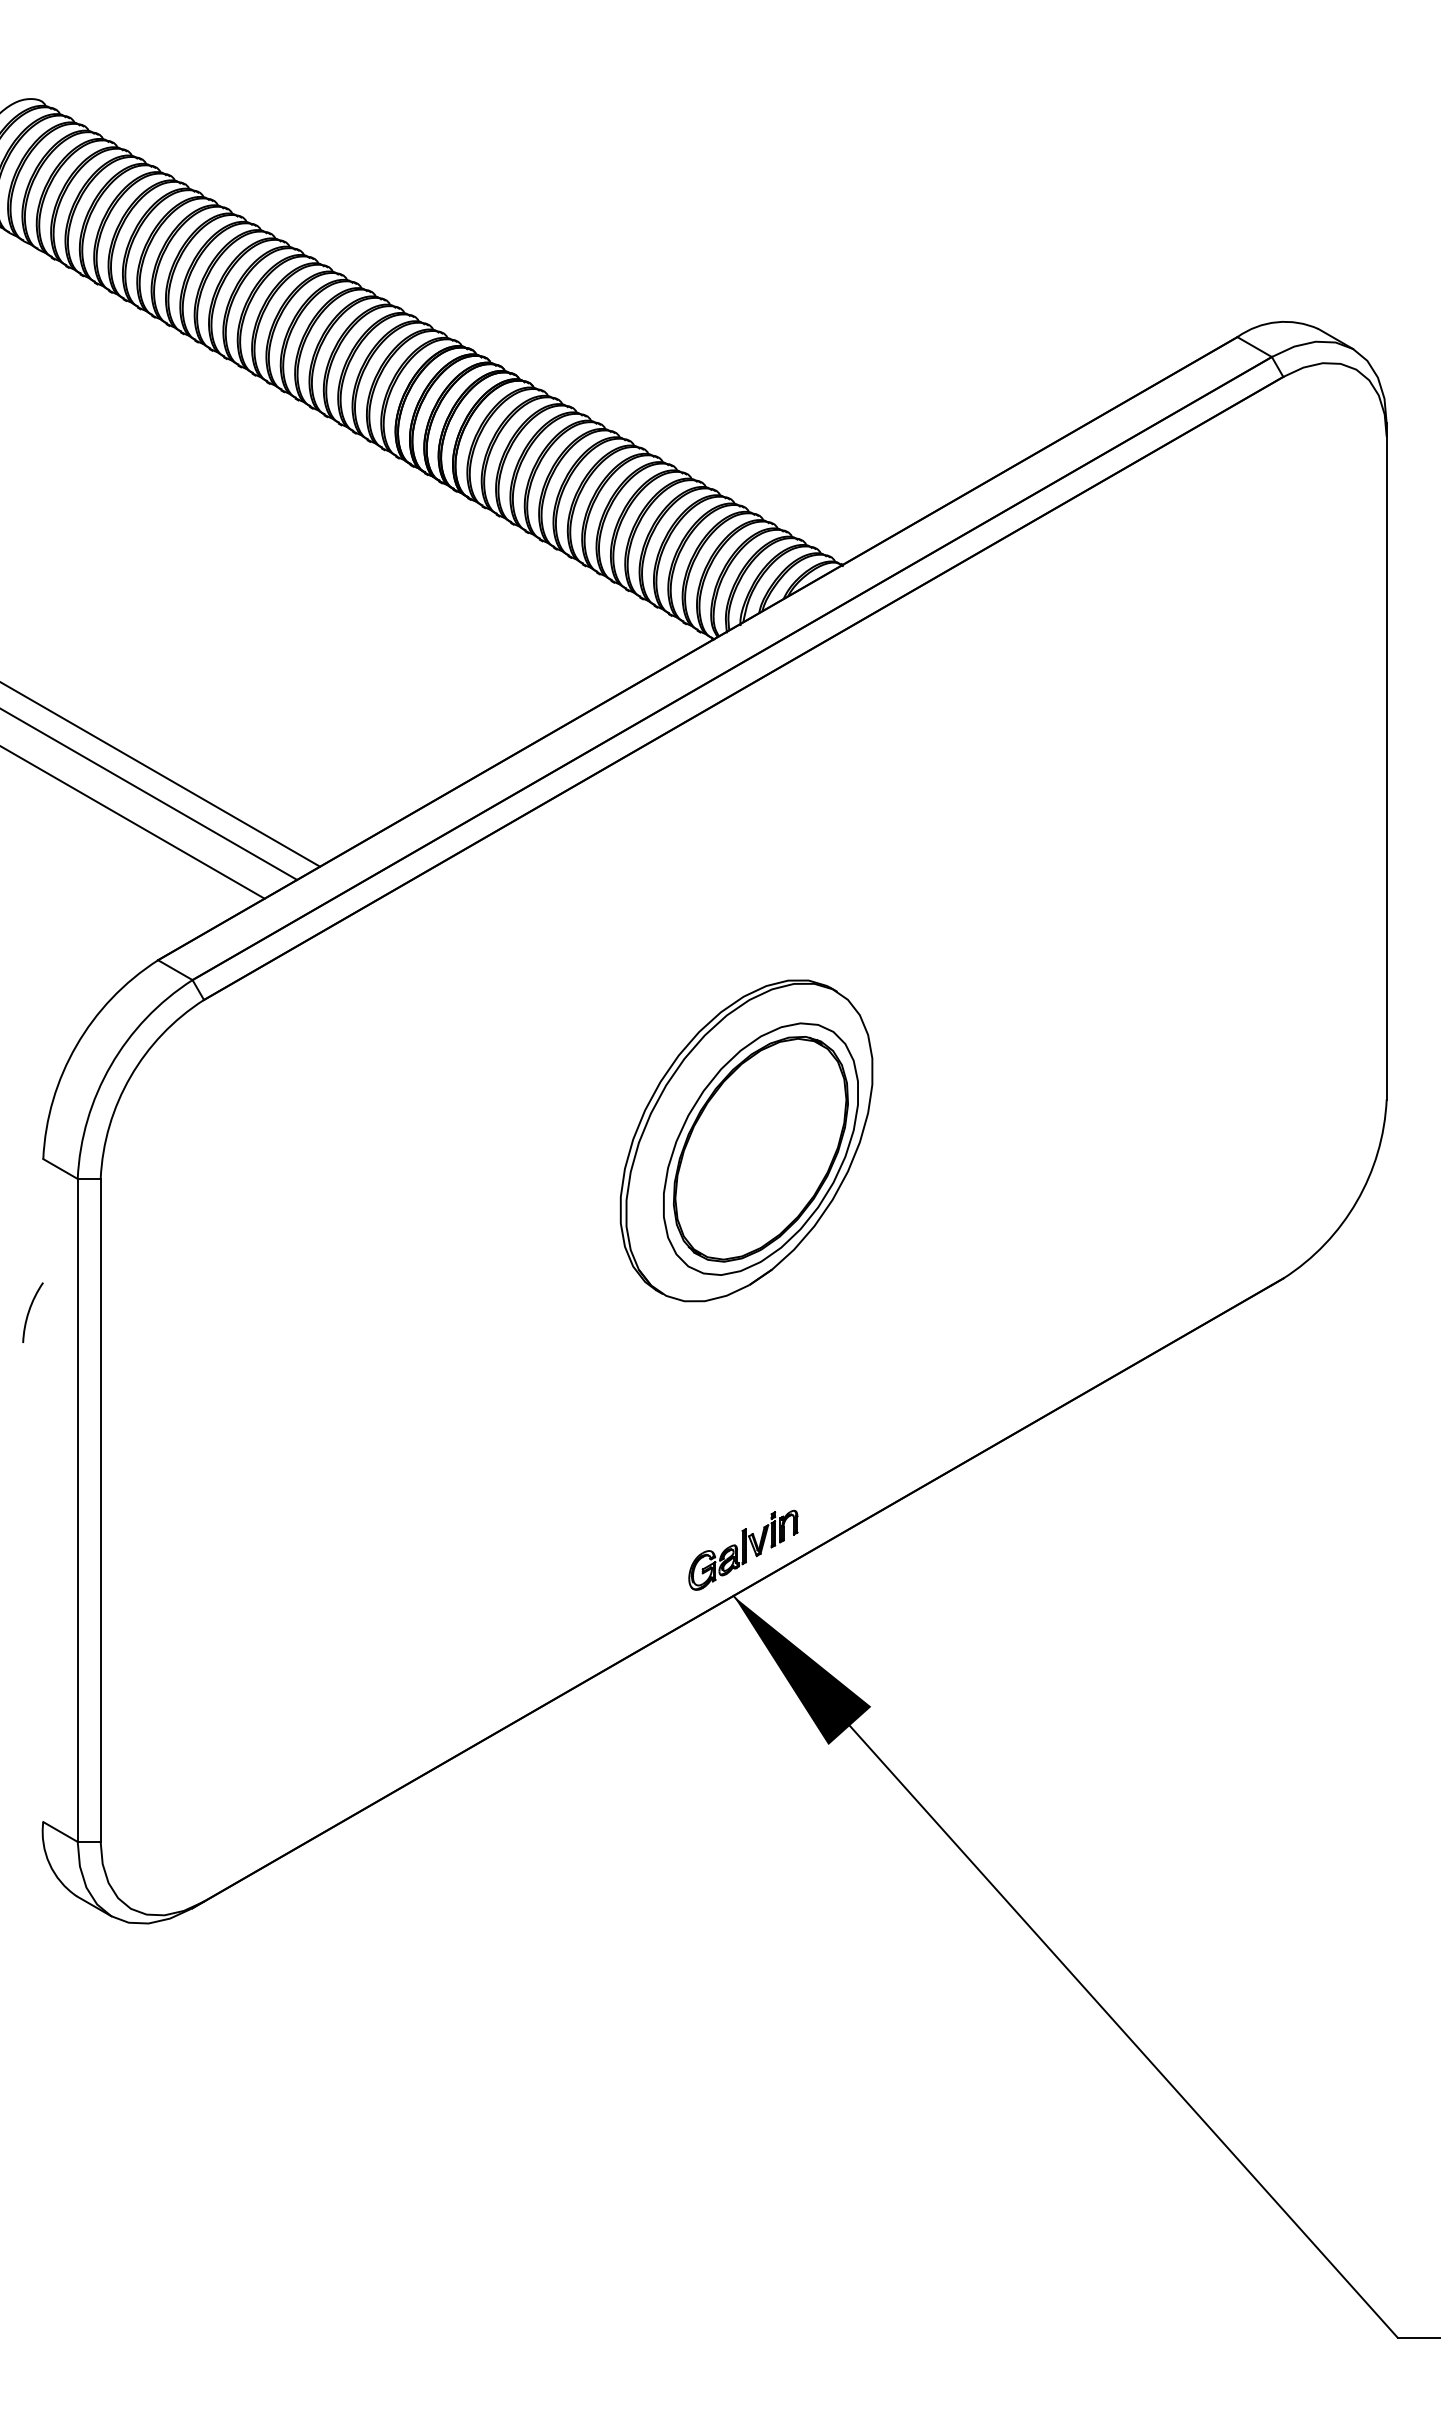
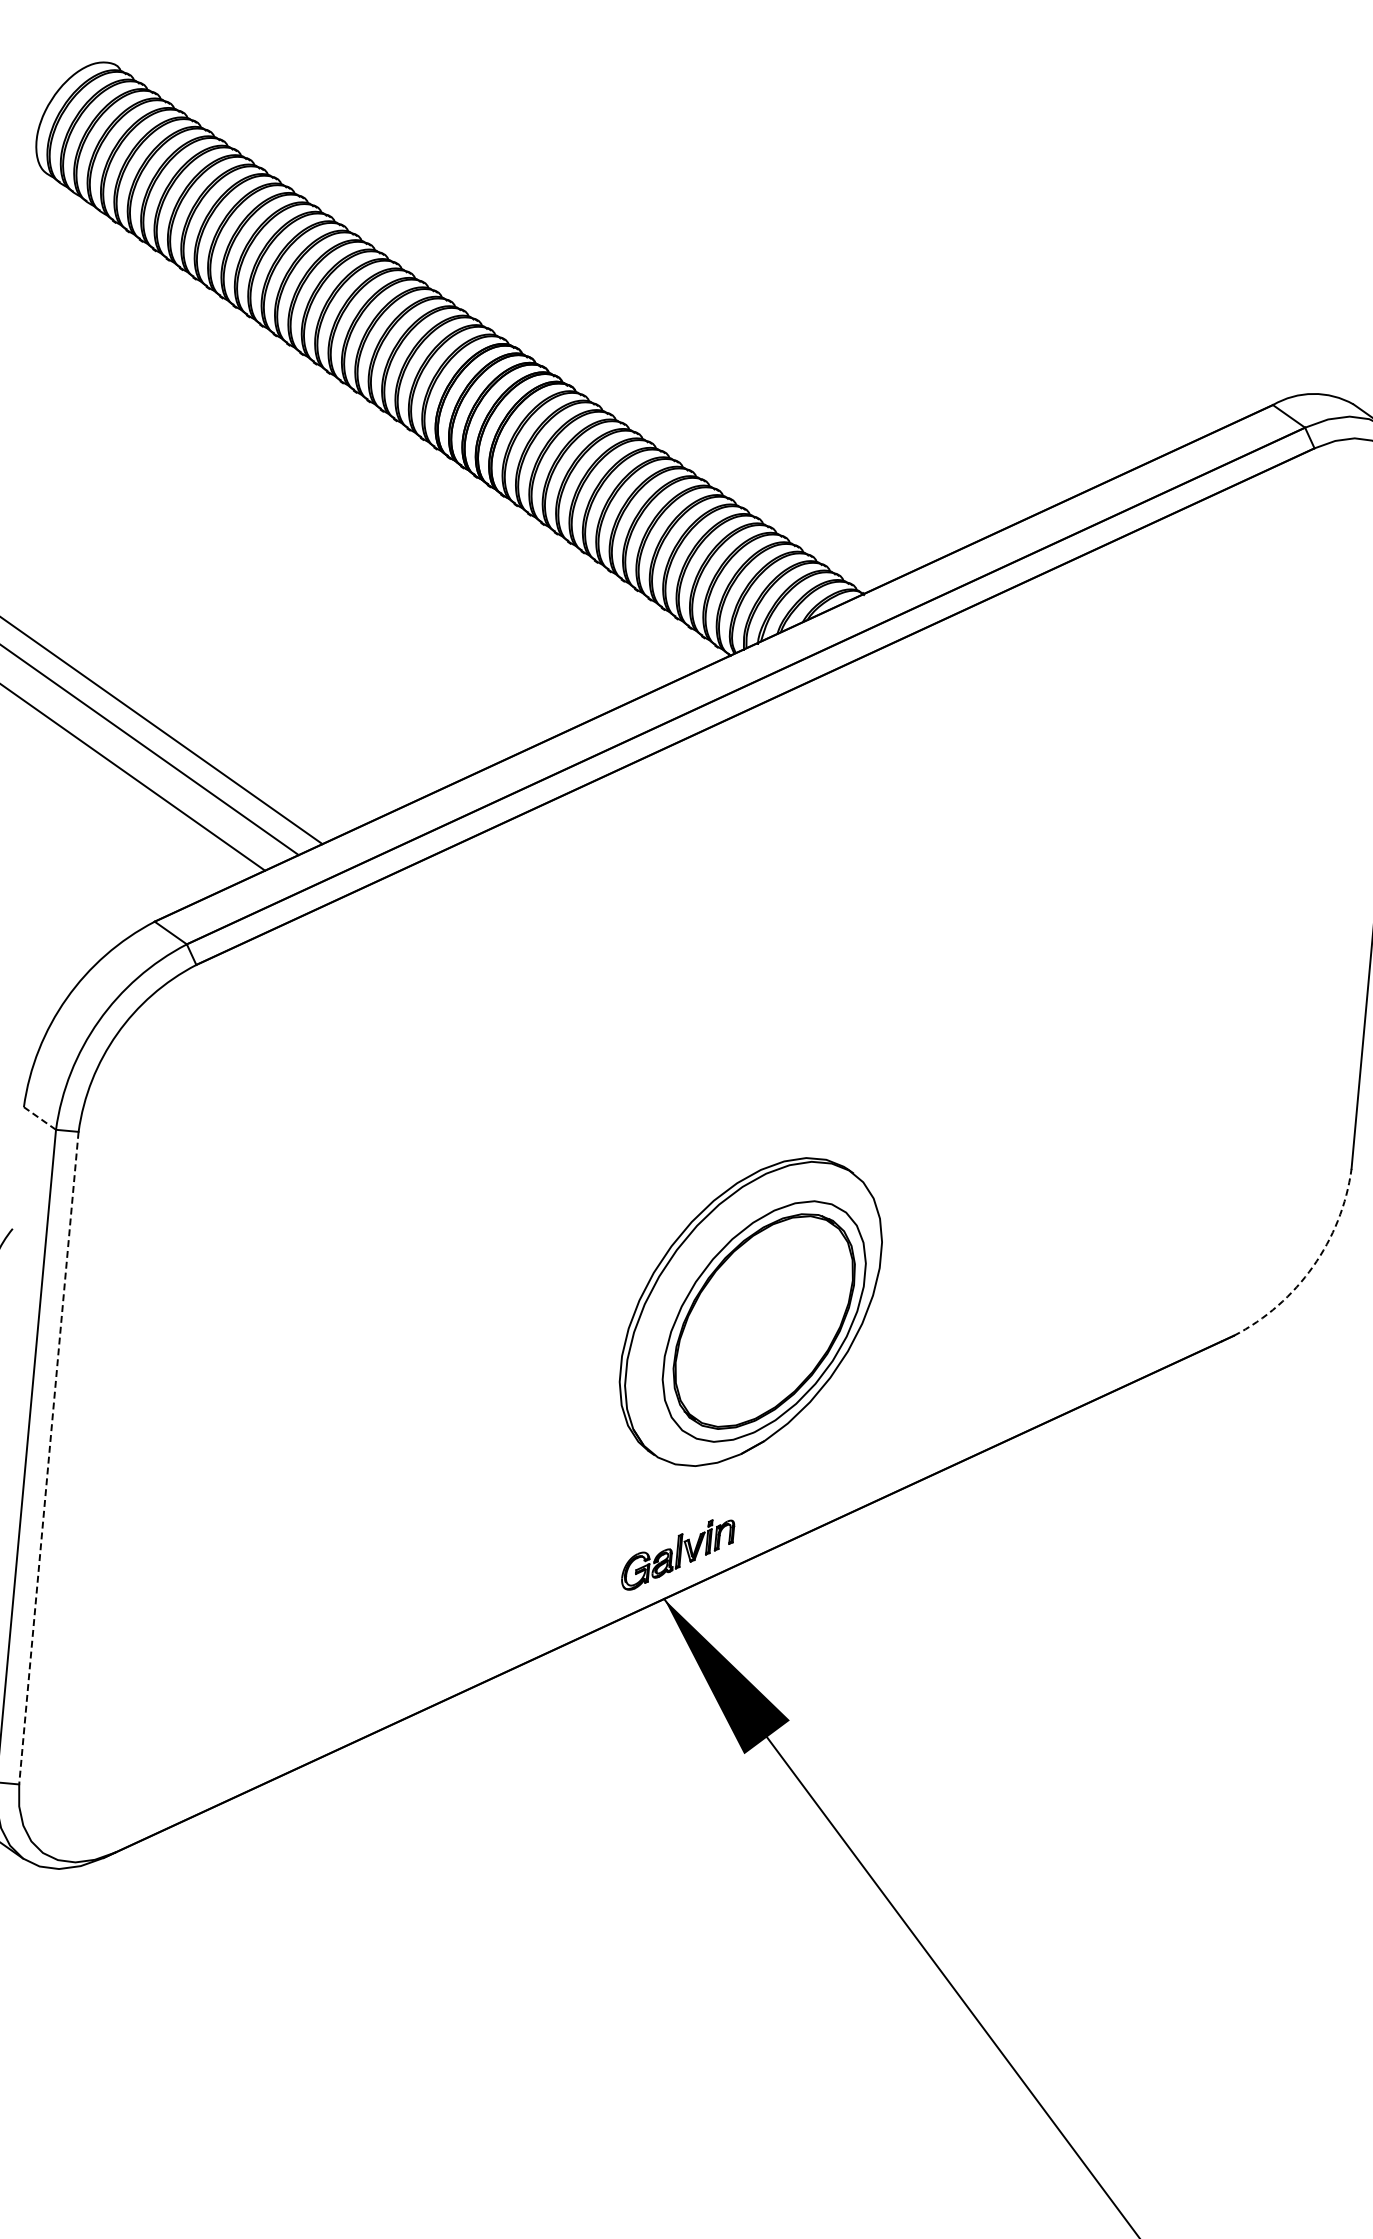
part: (746, 1140) -> (750, 1311), moved
line: (60, 1169) -> (39, 1118), solid -> dashed
arc: (1356, 1201) -> (1312, 1266), solid -> dashed
line: (100, 1510) -> (48, 1458), solid -> dashed

